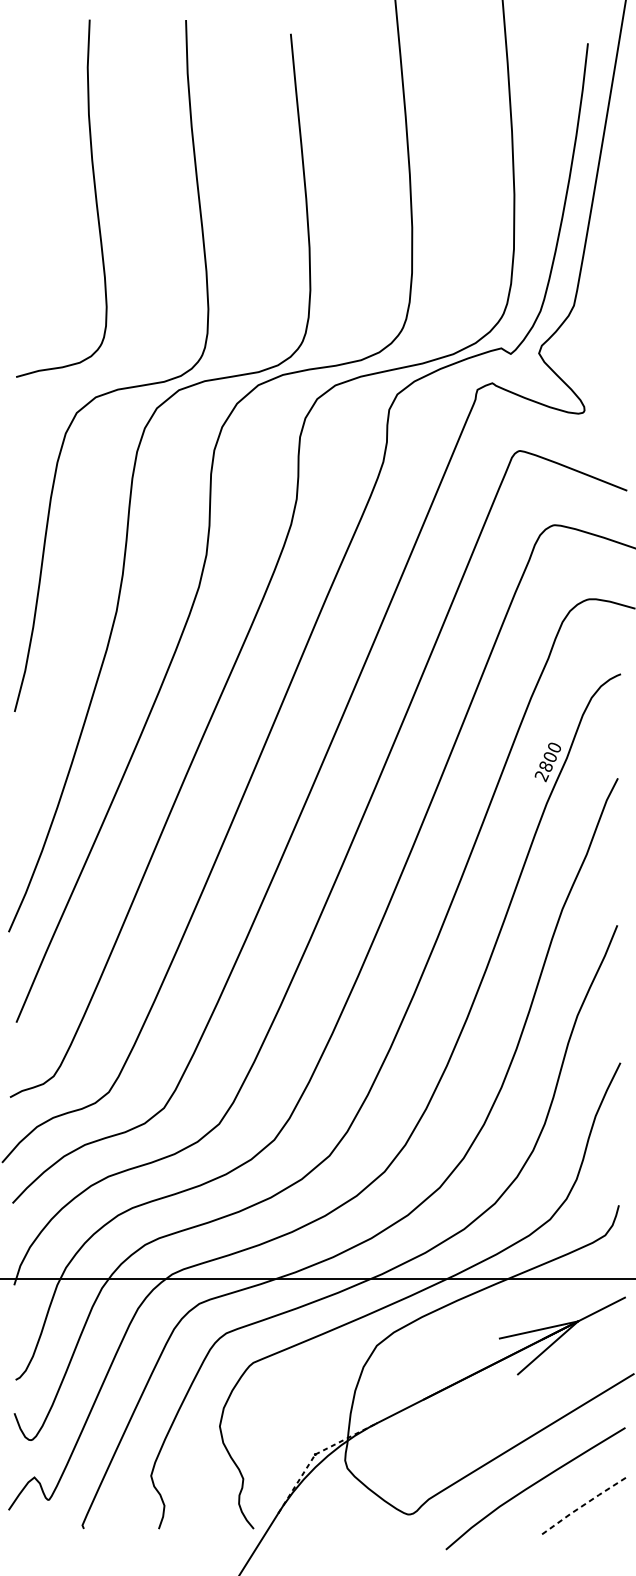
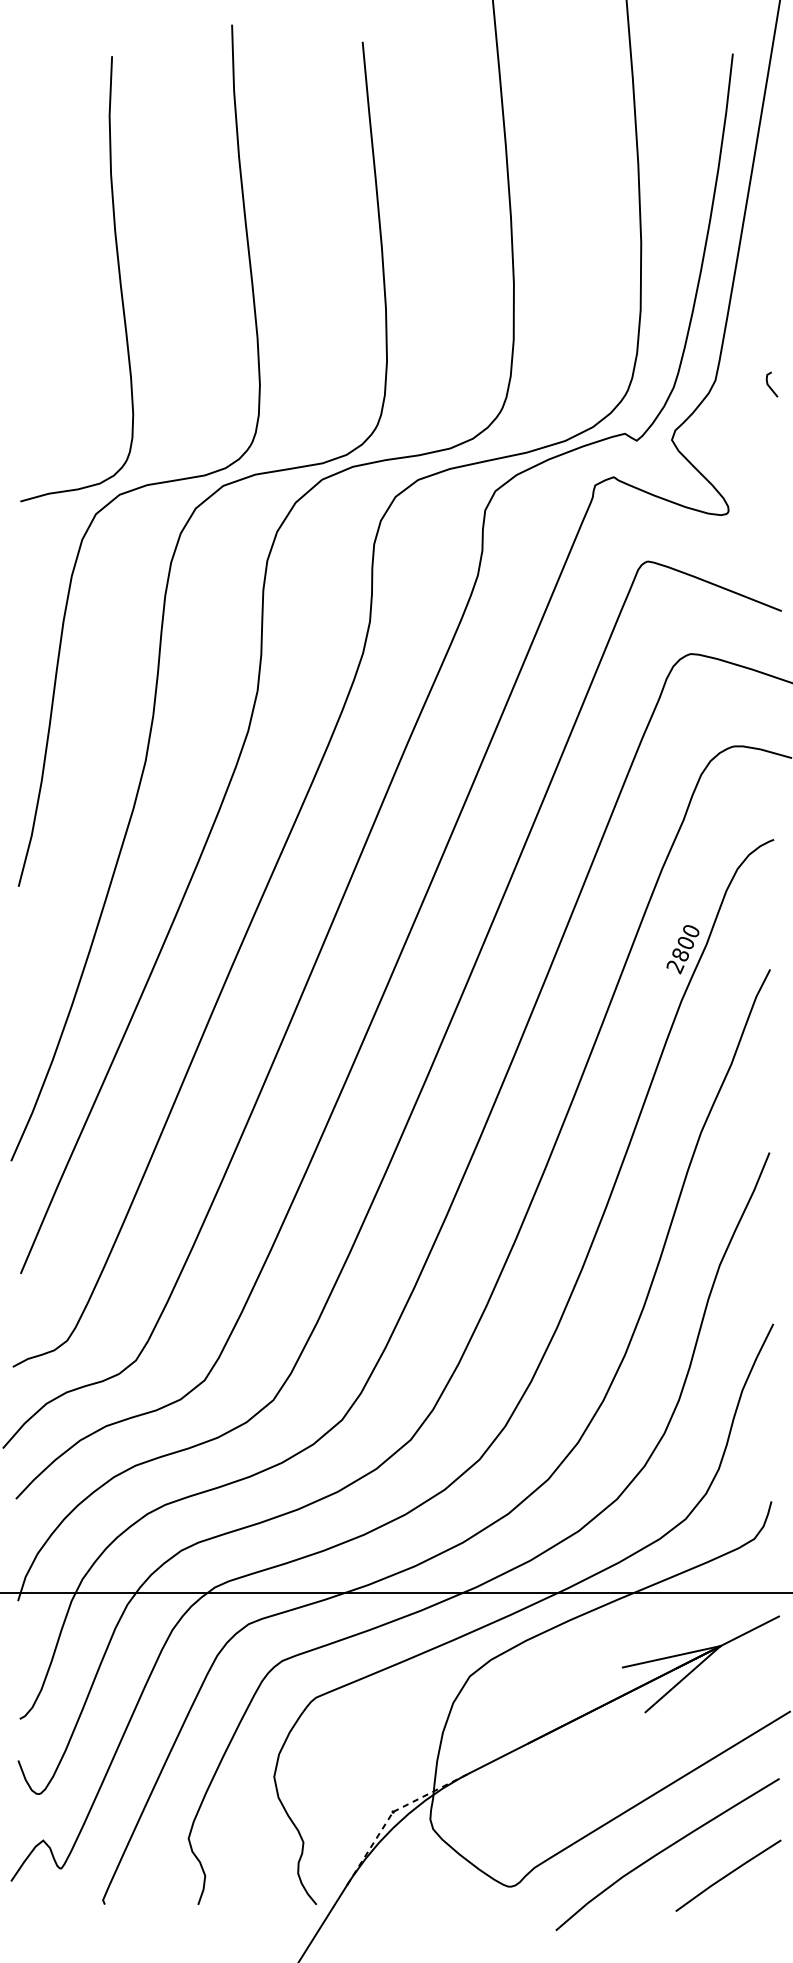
curve: (94, 195) -> (118, 275), moved
line: (617, 309) -> (769, 385), added
line: (584, 1504) -> (728, 1874), dashed -> solid

